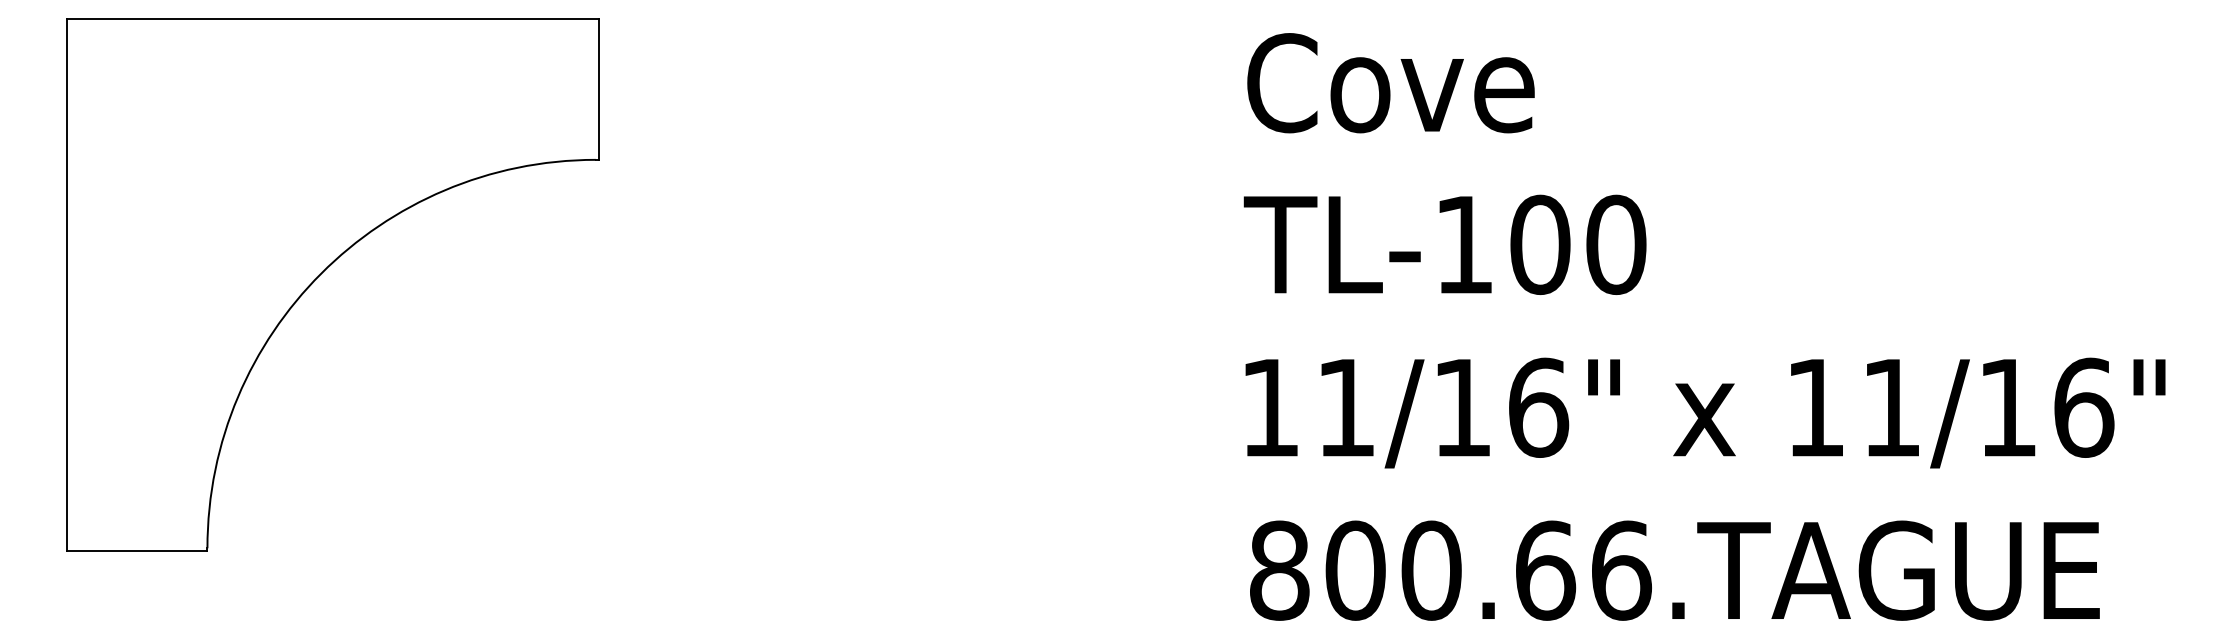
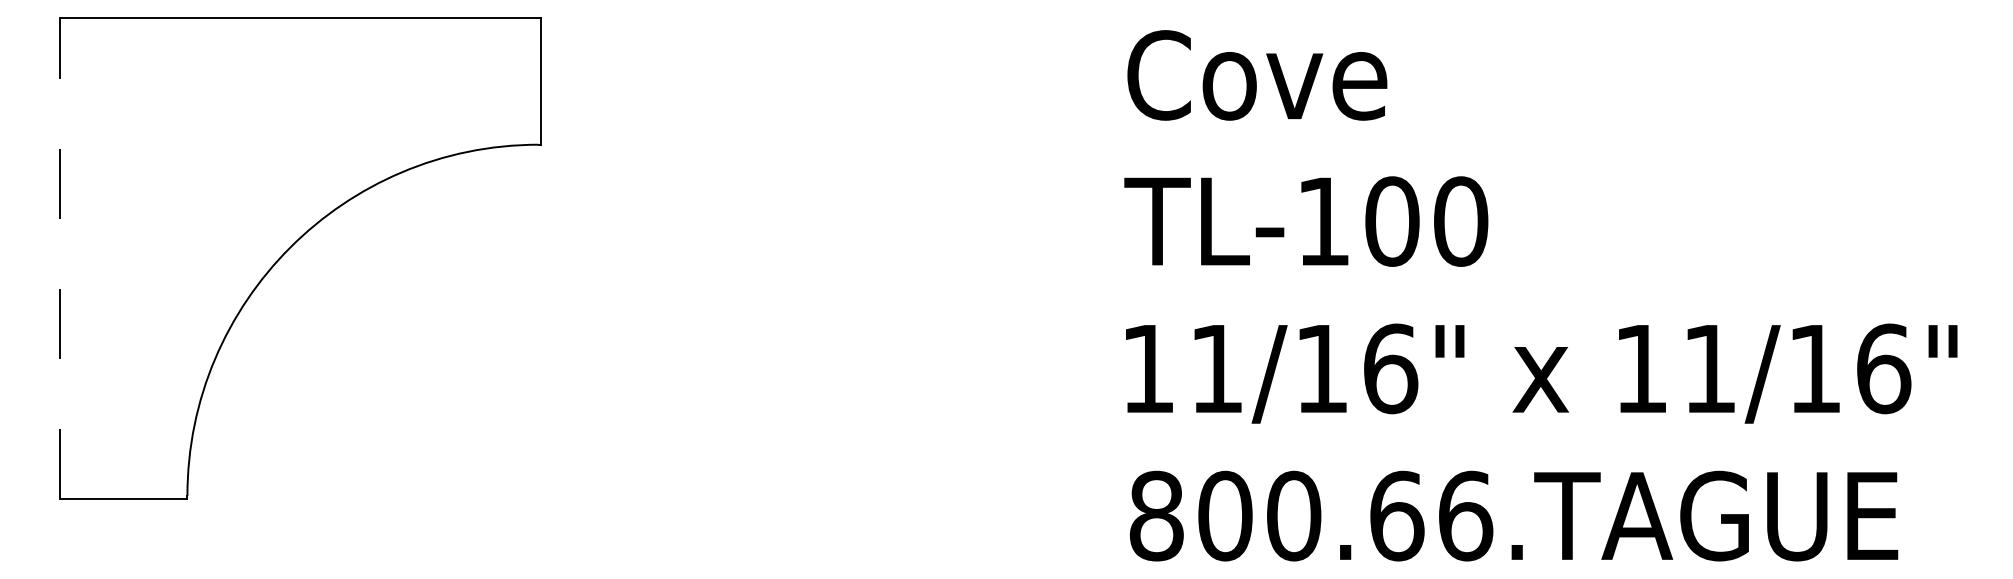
line: (66, 284) -> (60, 257), solid -> dashed

